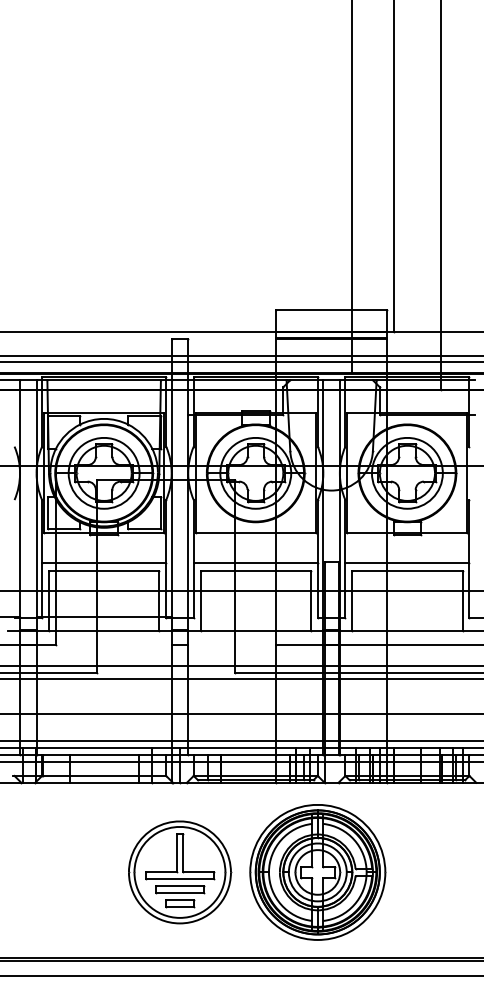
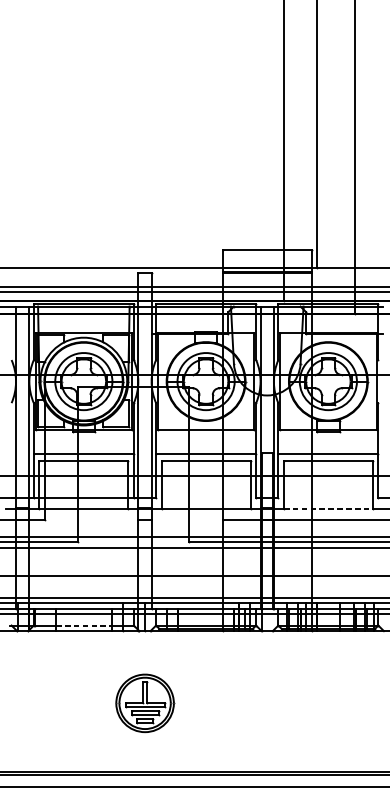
line: (407, 631) -> (328, 509), solid -> dashed
line: (104, 775) -> (84, 625), solid -> dashed
part: (180, 872) -> (145, 703), size x0.7
part: (317, 872) -> (255, 703), removed

